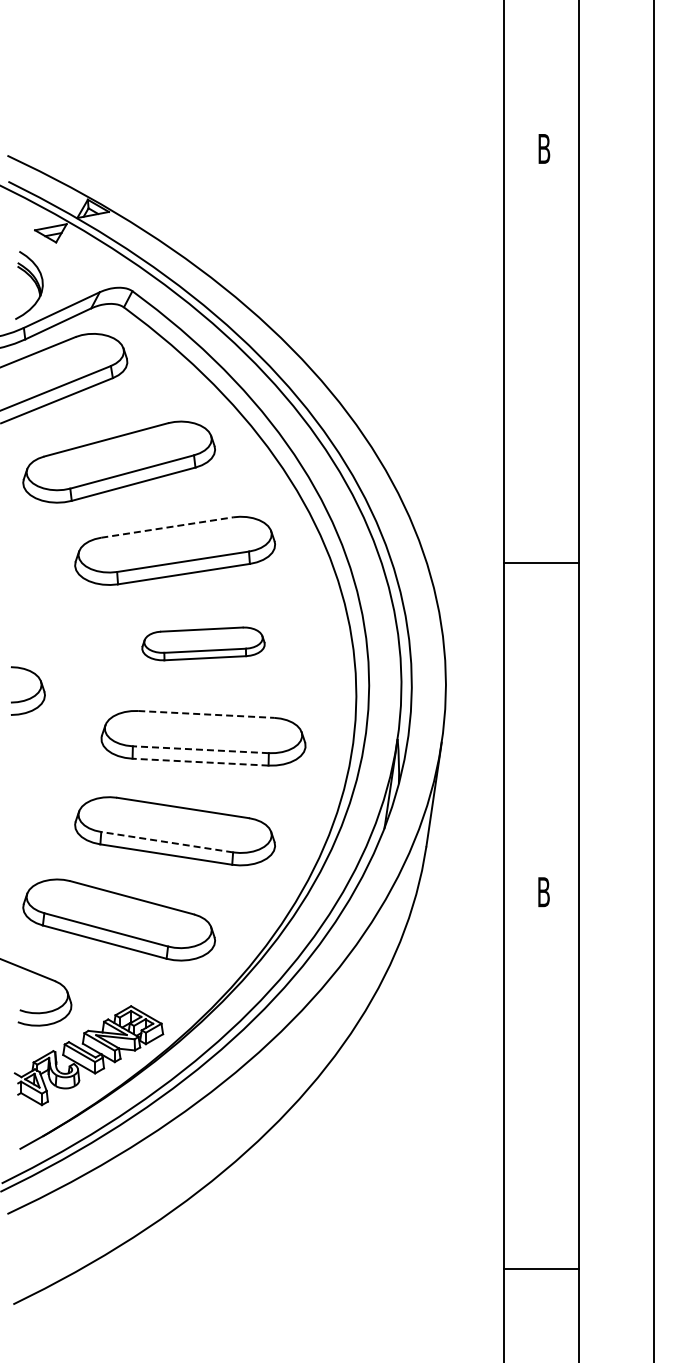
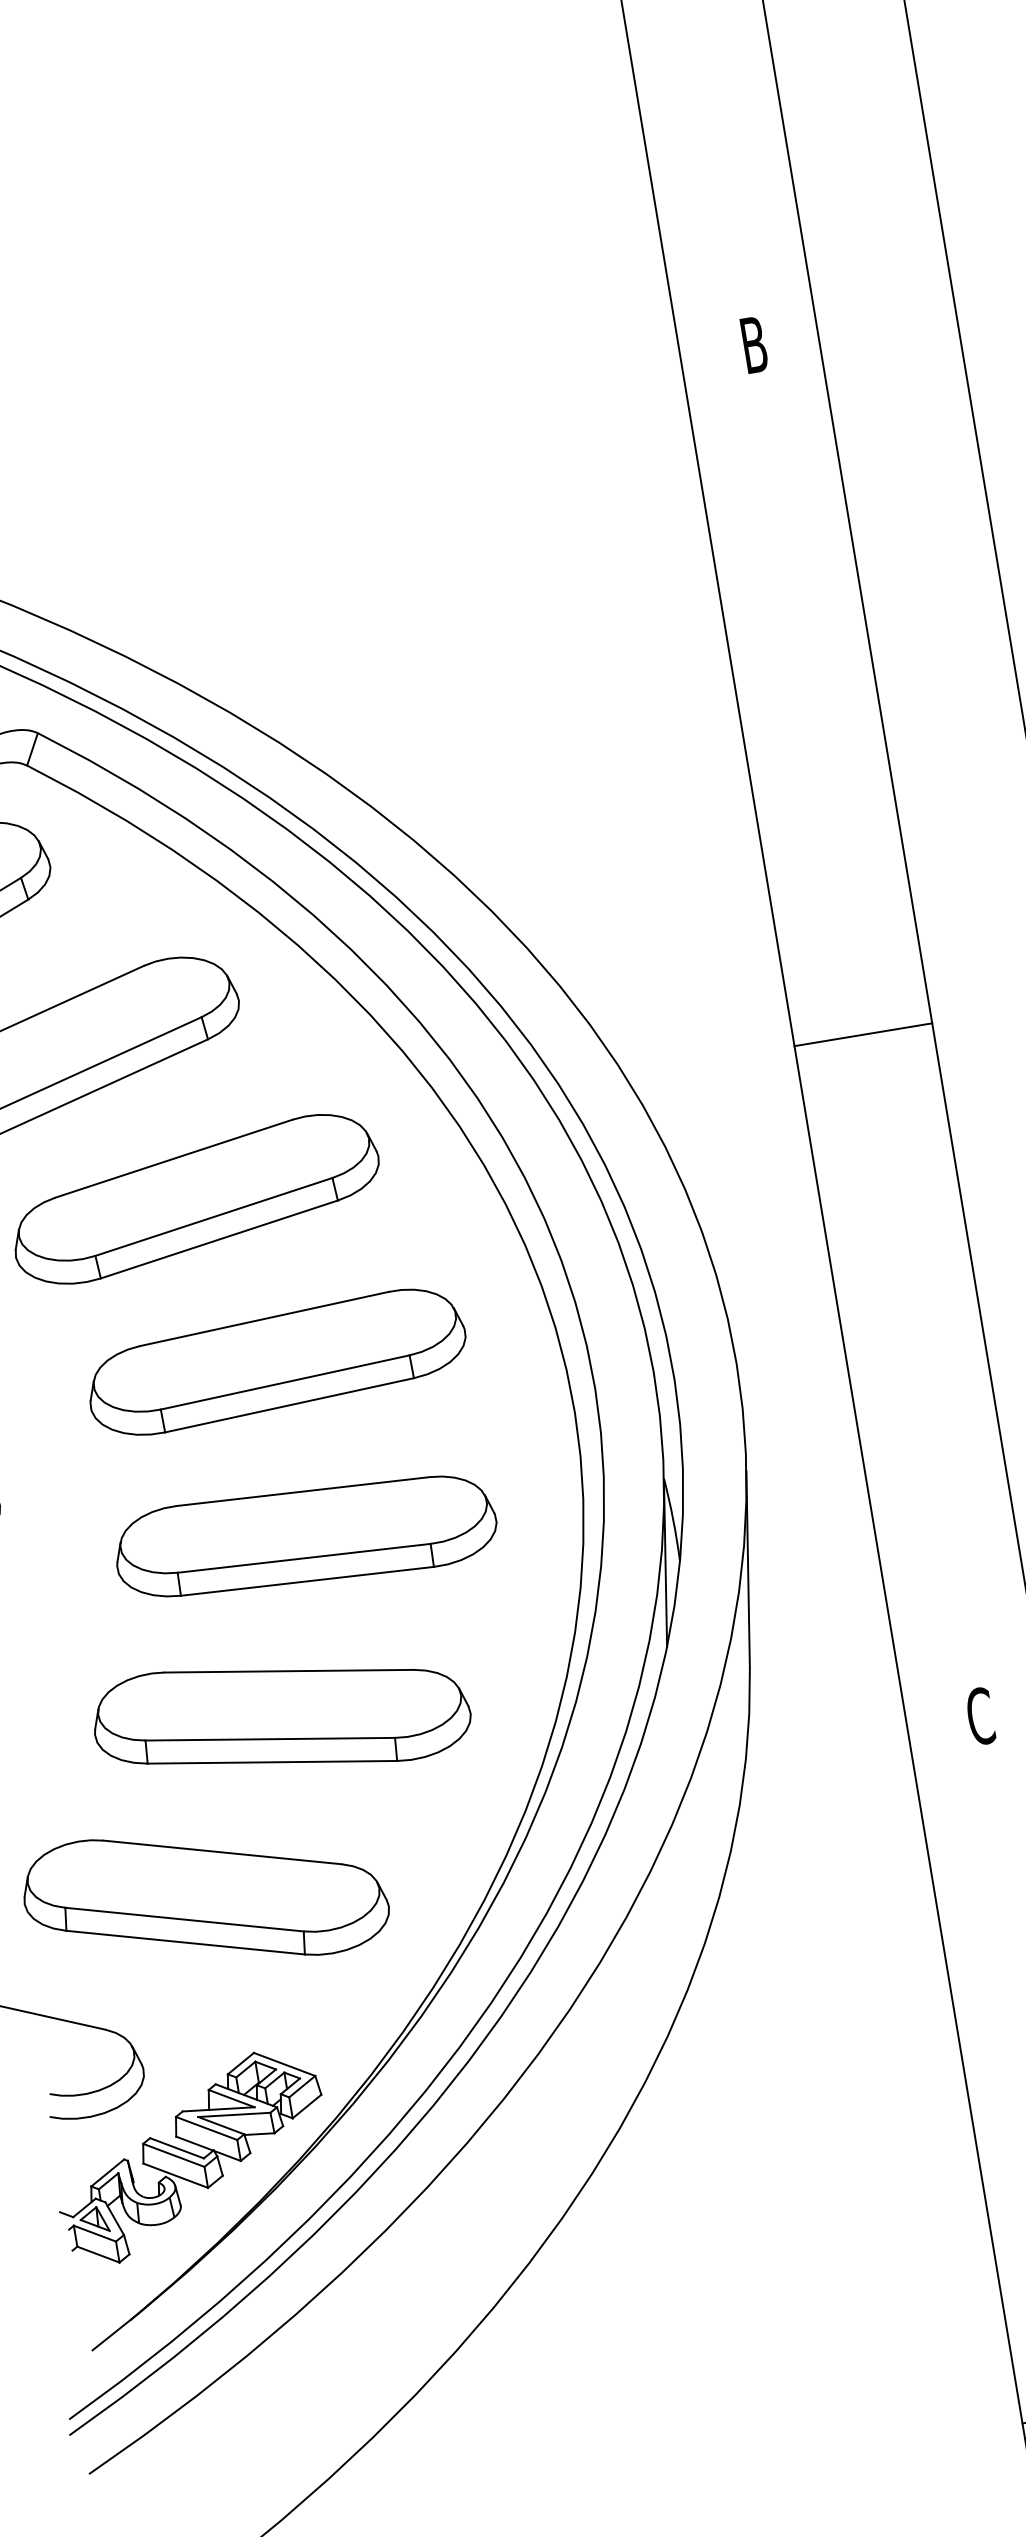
line: (167, 527) -> (174, 1158), dashed -> solid
line: (541, 563) -> (863, 1034), moved
part: (203, 643) -> (276, 1361), size x1.67
line: (206, 714) -> (303, 1491), dashed -> solid
line: (200, 749) -> (303, 1557), dashed -> solid
line: (200, 762) -> (307, 1581), dashed -> solid
line: (167, 842) -> (270, 1739), dashed -> solid
text: (543, 891) -> (979, 1715), B -> C

